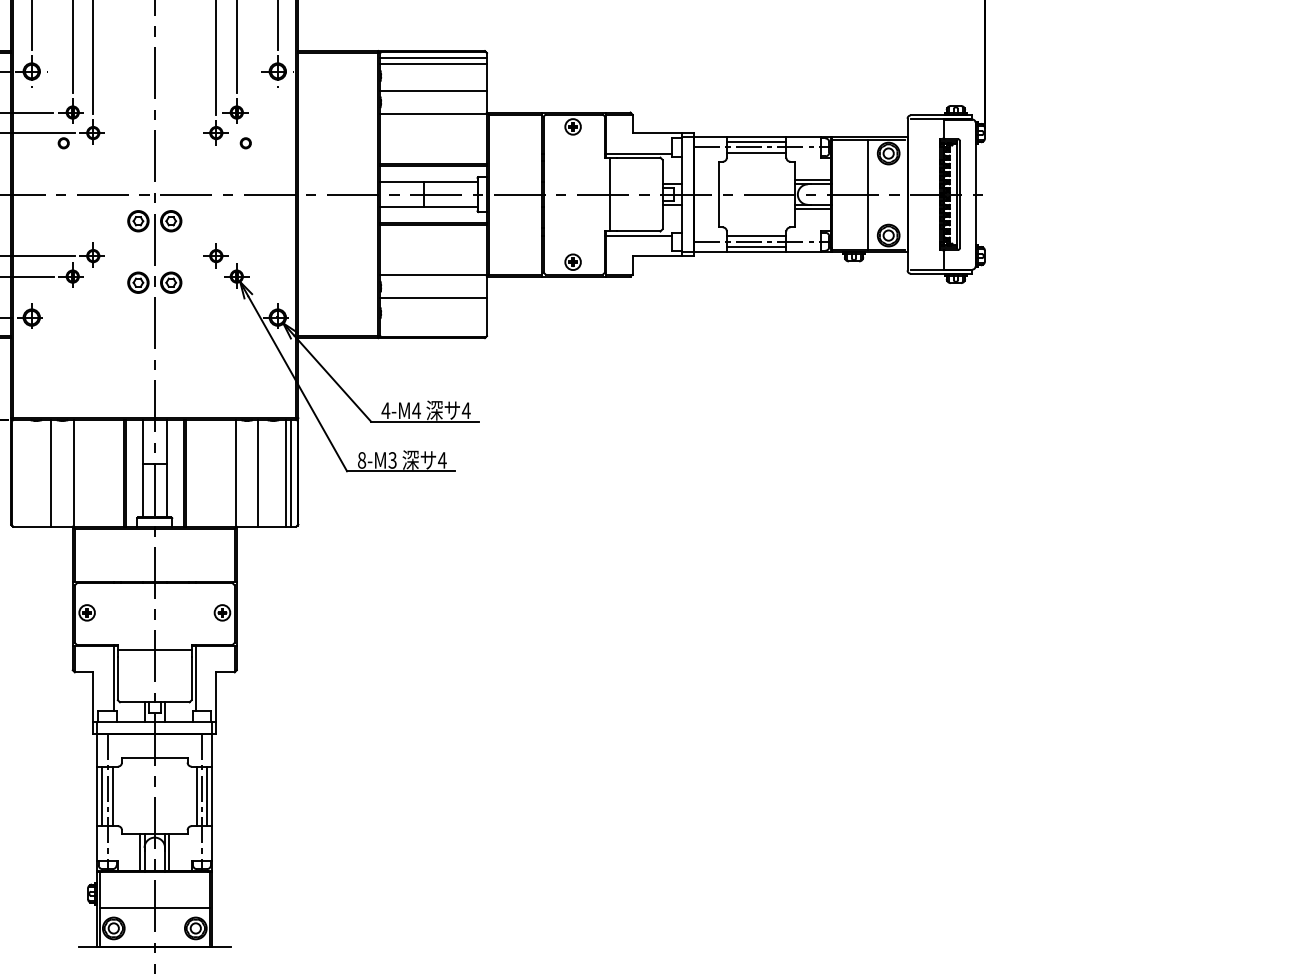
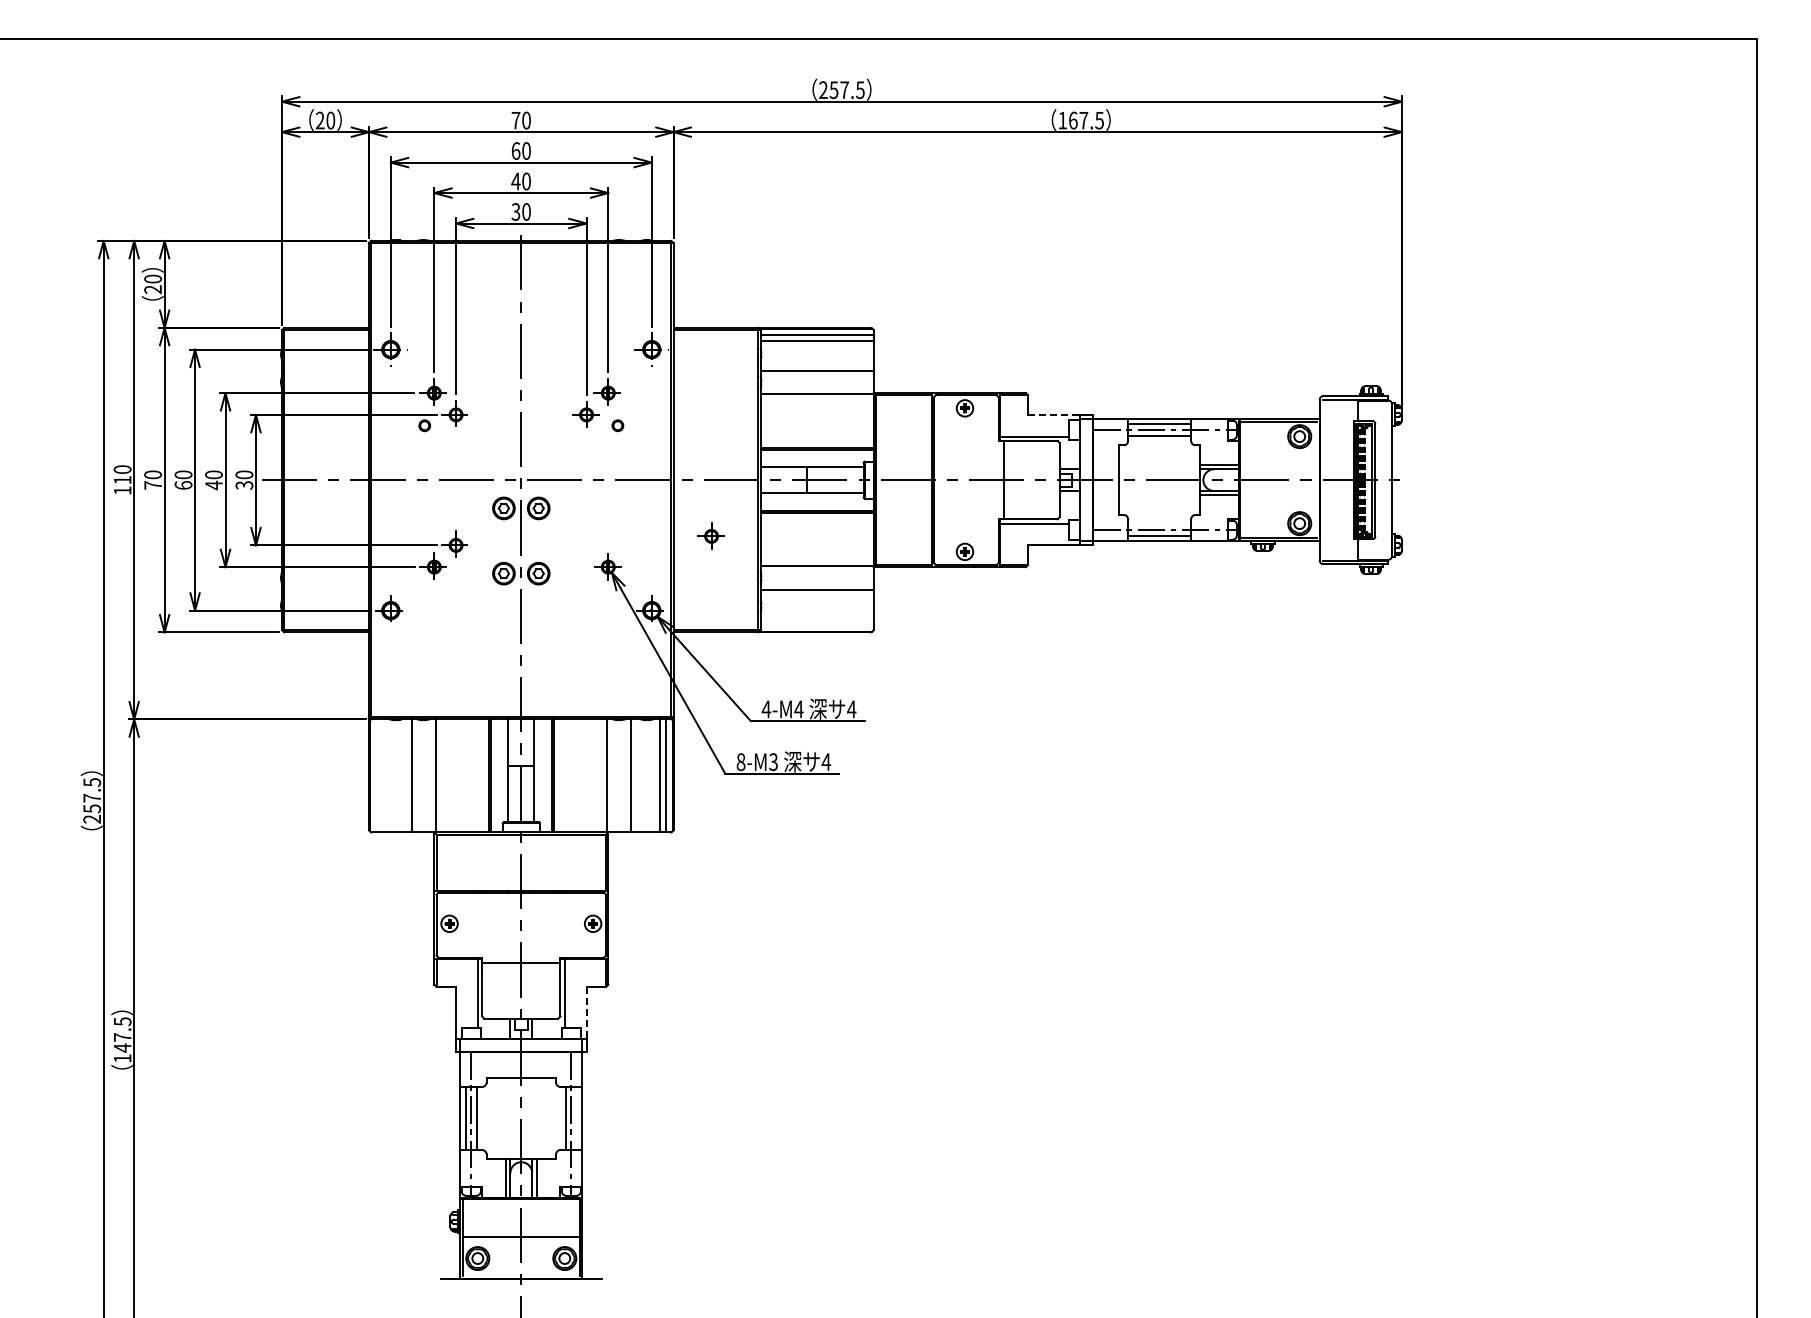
line: (657, 132) -> (1054, 414), solid -> dashed
line: (867, 193) -> (1277, 479), removed
line: (756, 236) -> (1159, 524), removed
part: (215, 255) -> (710, 535), moved
line: (216, 697) -> (586, 1013), solid -> dashed
line: (207, 796) -> (577, 1118), removed

